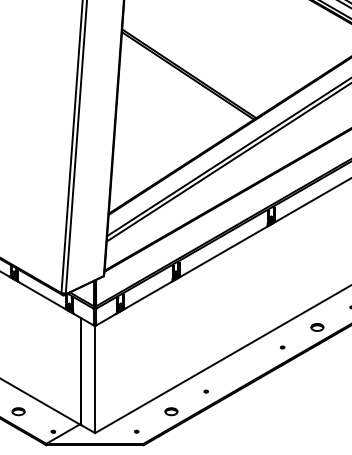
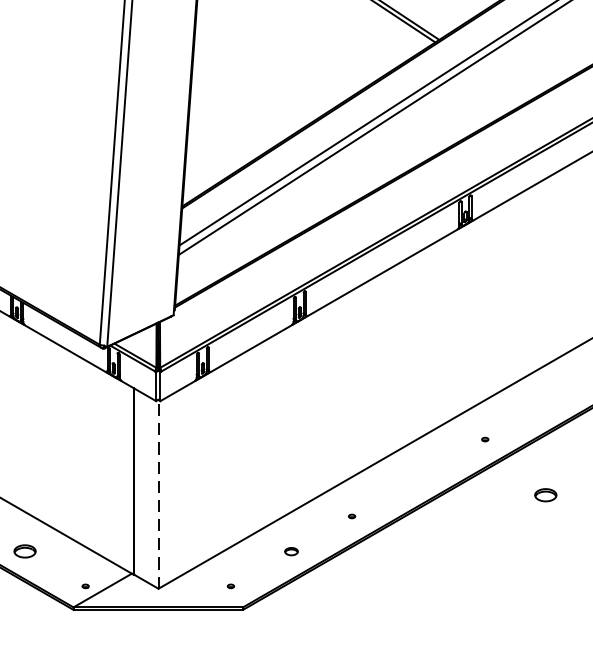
part: (317, 327) -> (545, 495), moved
line: (95, 378) -> (159, 493), solid -> dashed
part: (171, 411) -> (291, 551), size x0.6

